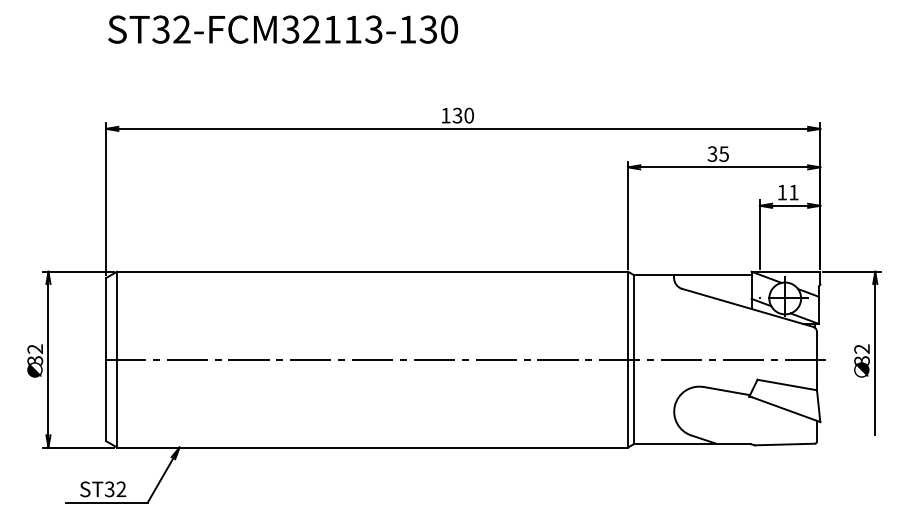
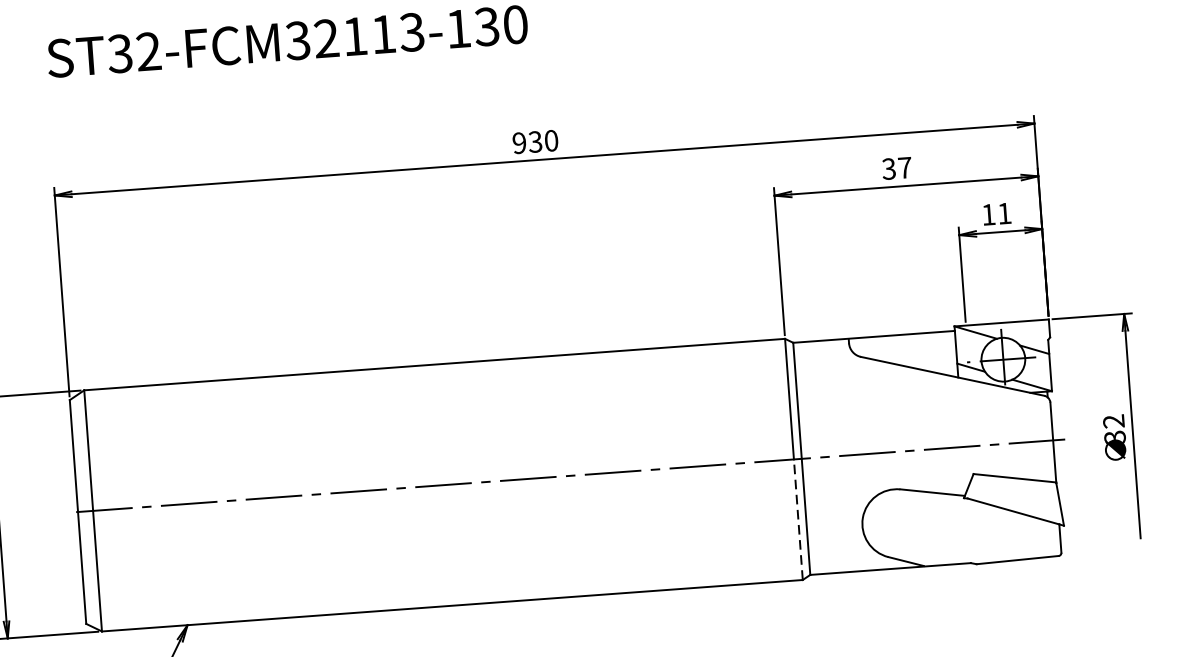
text: (445, 115) -> (518, 142), 130 -> 930
text: (723, 153) -> (904, 167), 35 -> 37
line: (628, 403) -> (798, 519), solid -> dashed

